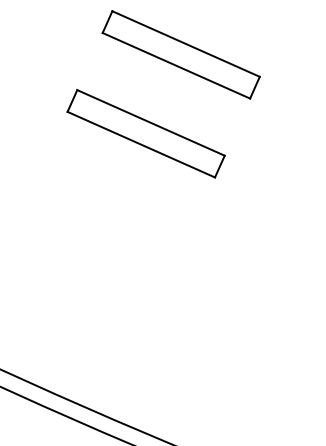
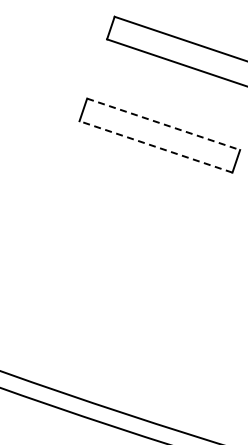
line: (151, 122) -> (164, 123), solid -> dashed
line: (141, 144) -> (156, 146), solid -> dashed

